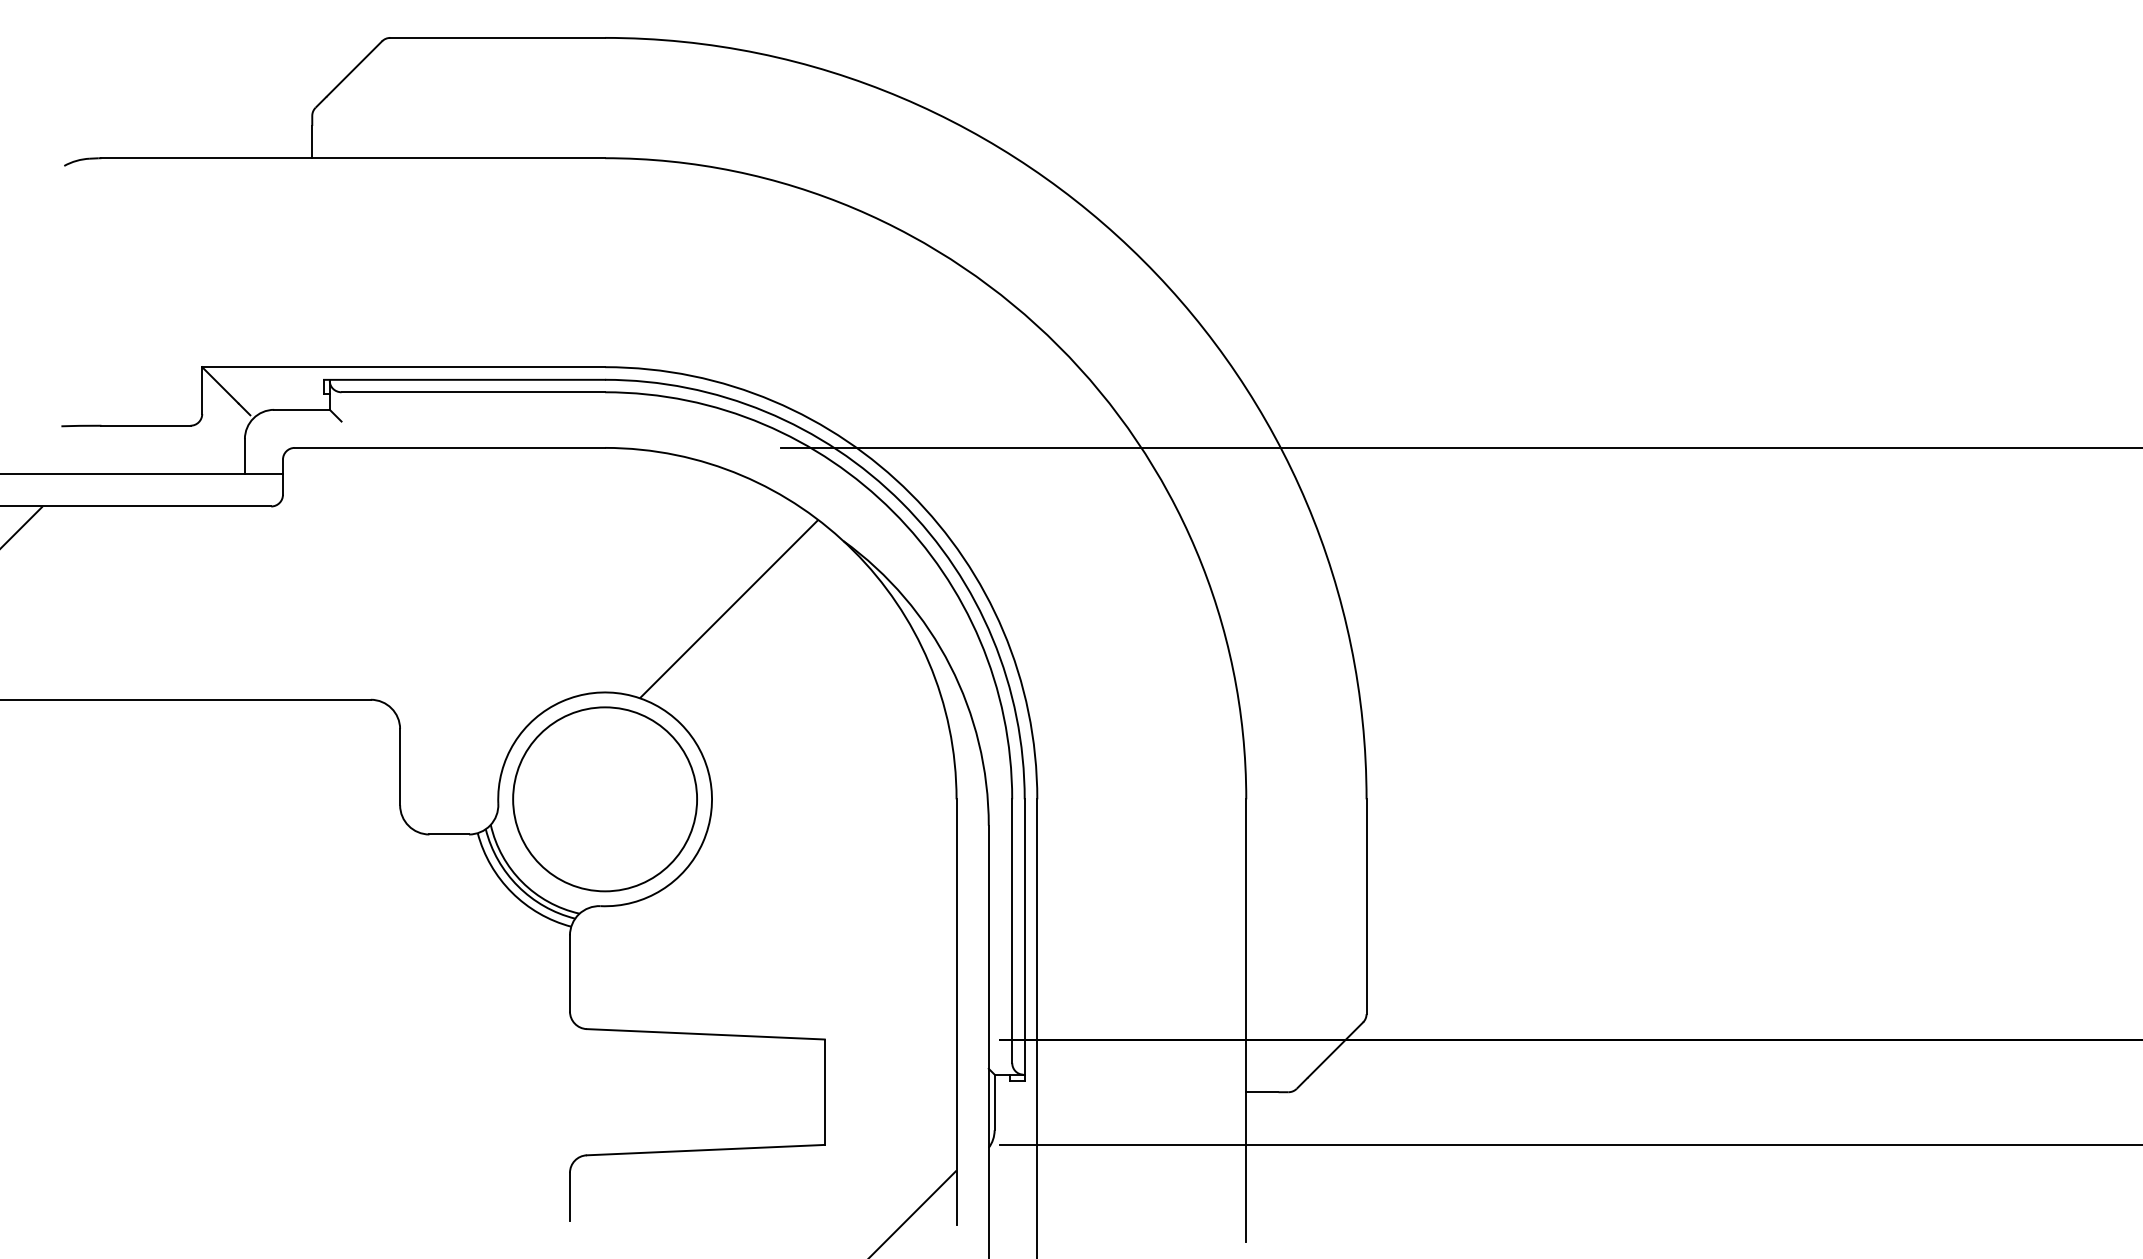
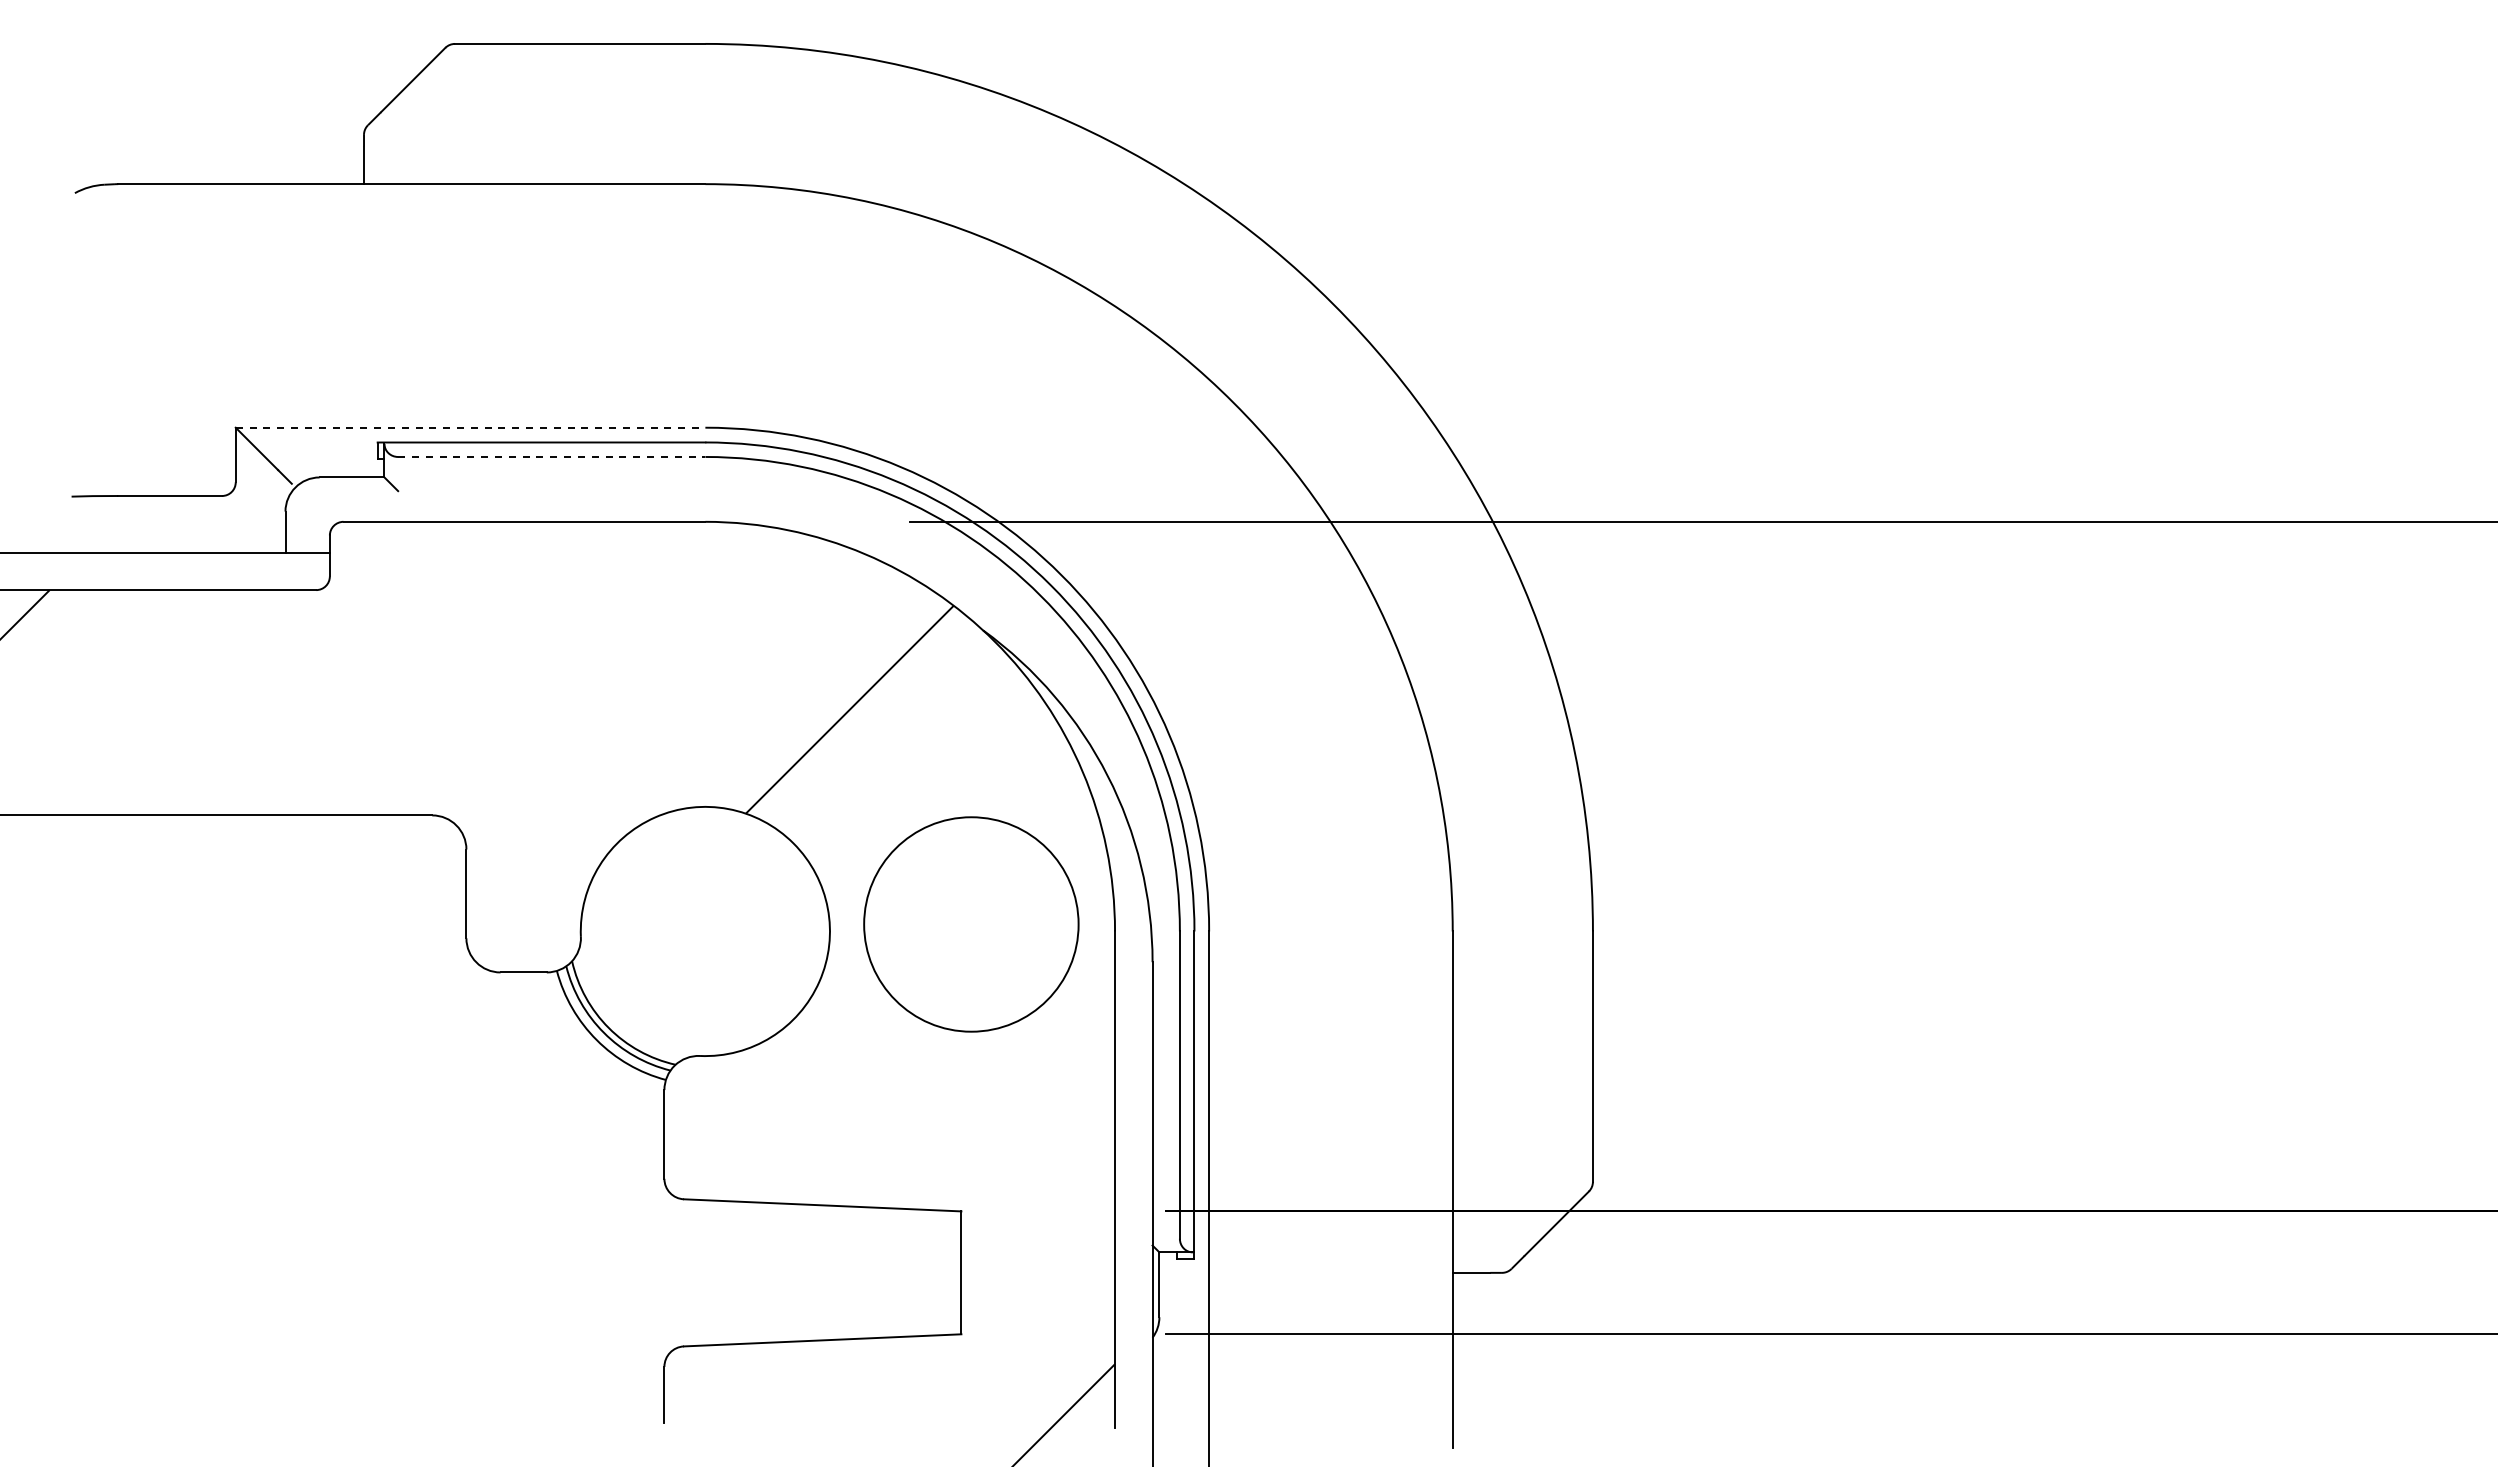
line: (403, 366) -> (470, 427), solid -> dashed
line: (473, 391) -> (551, 456), solid -> dashed
circle: (605, 799) -> (971, 924), moved

